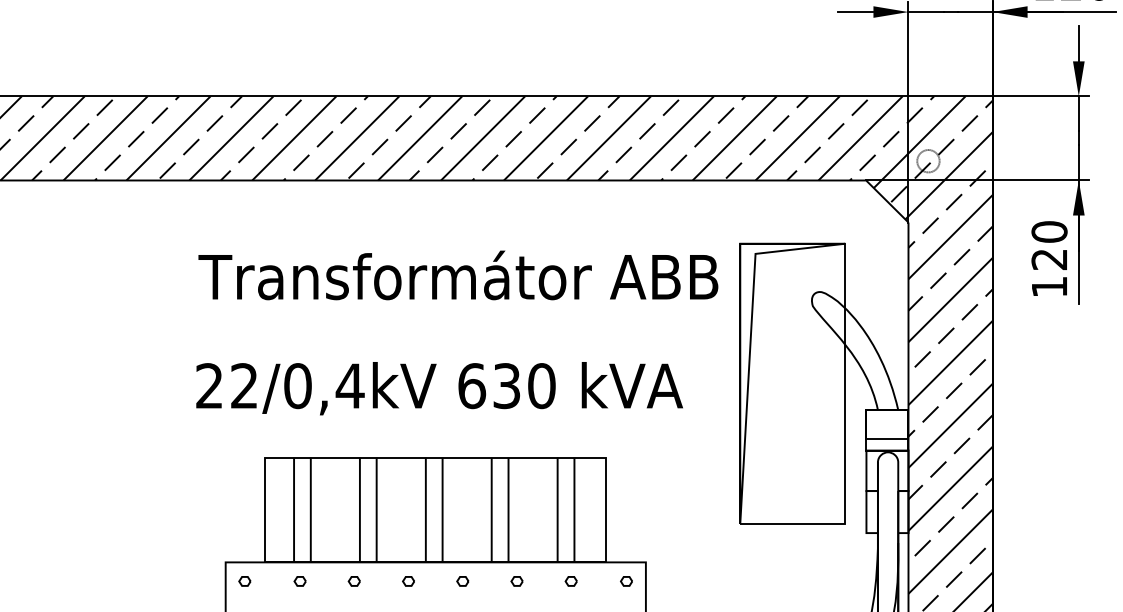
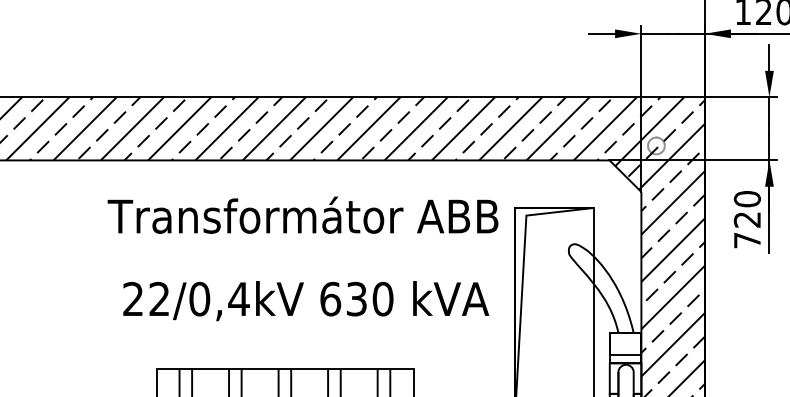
text: (458, 275) -> (303, 215), moved
text: (1049, 287) -> (747, 240), 120 -> 720
text: (439, 388) -> (306, 300), moved

